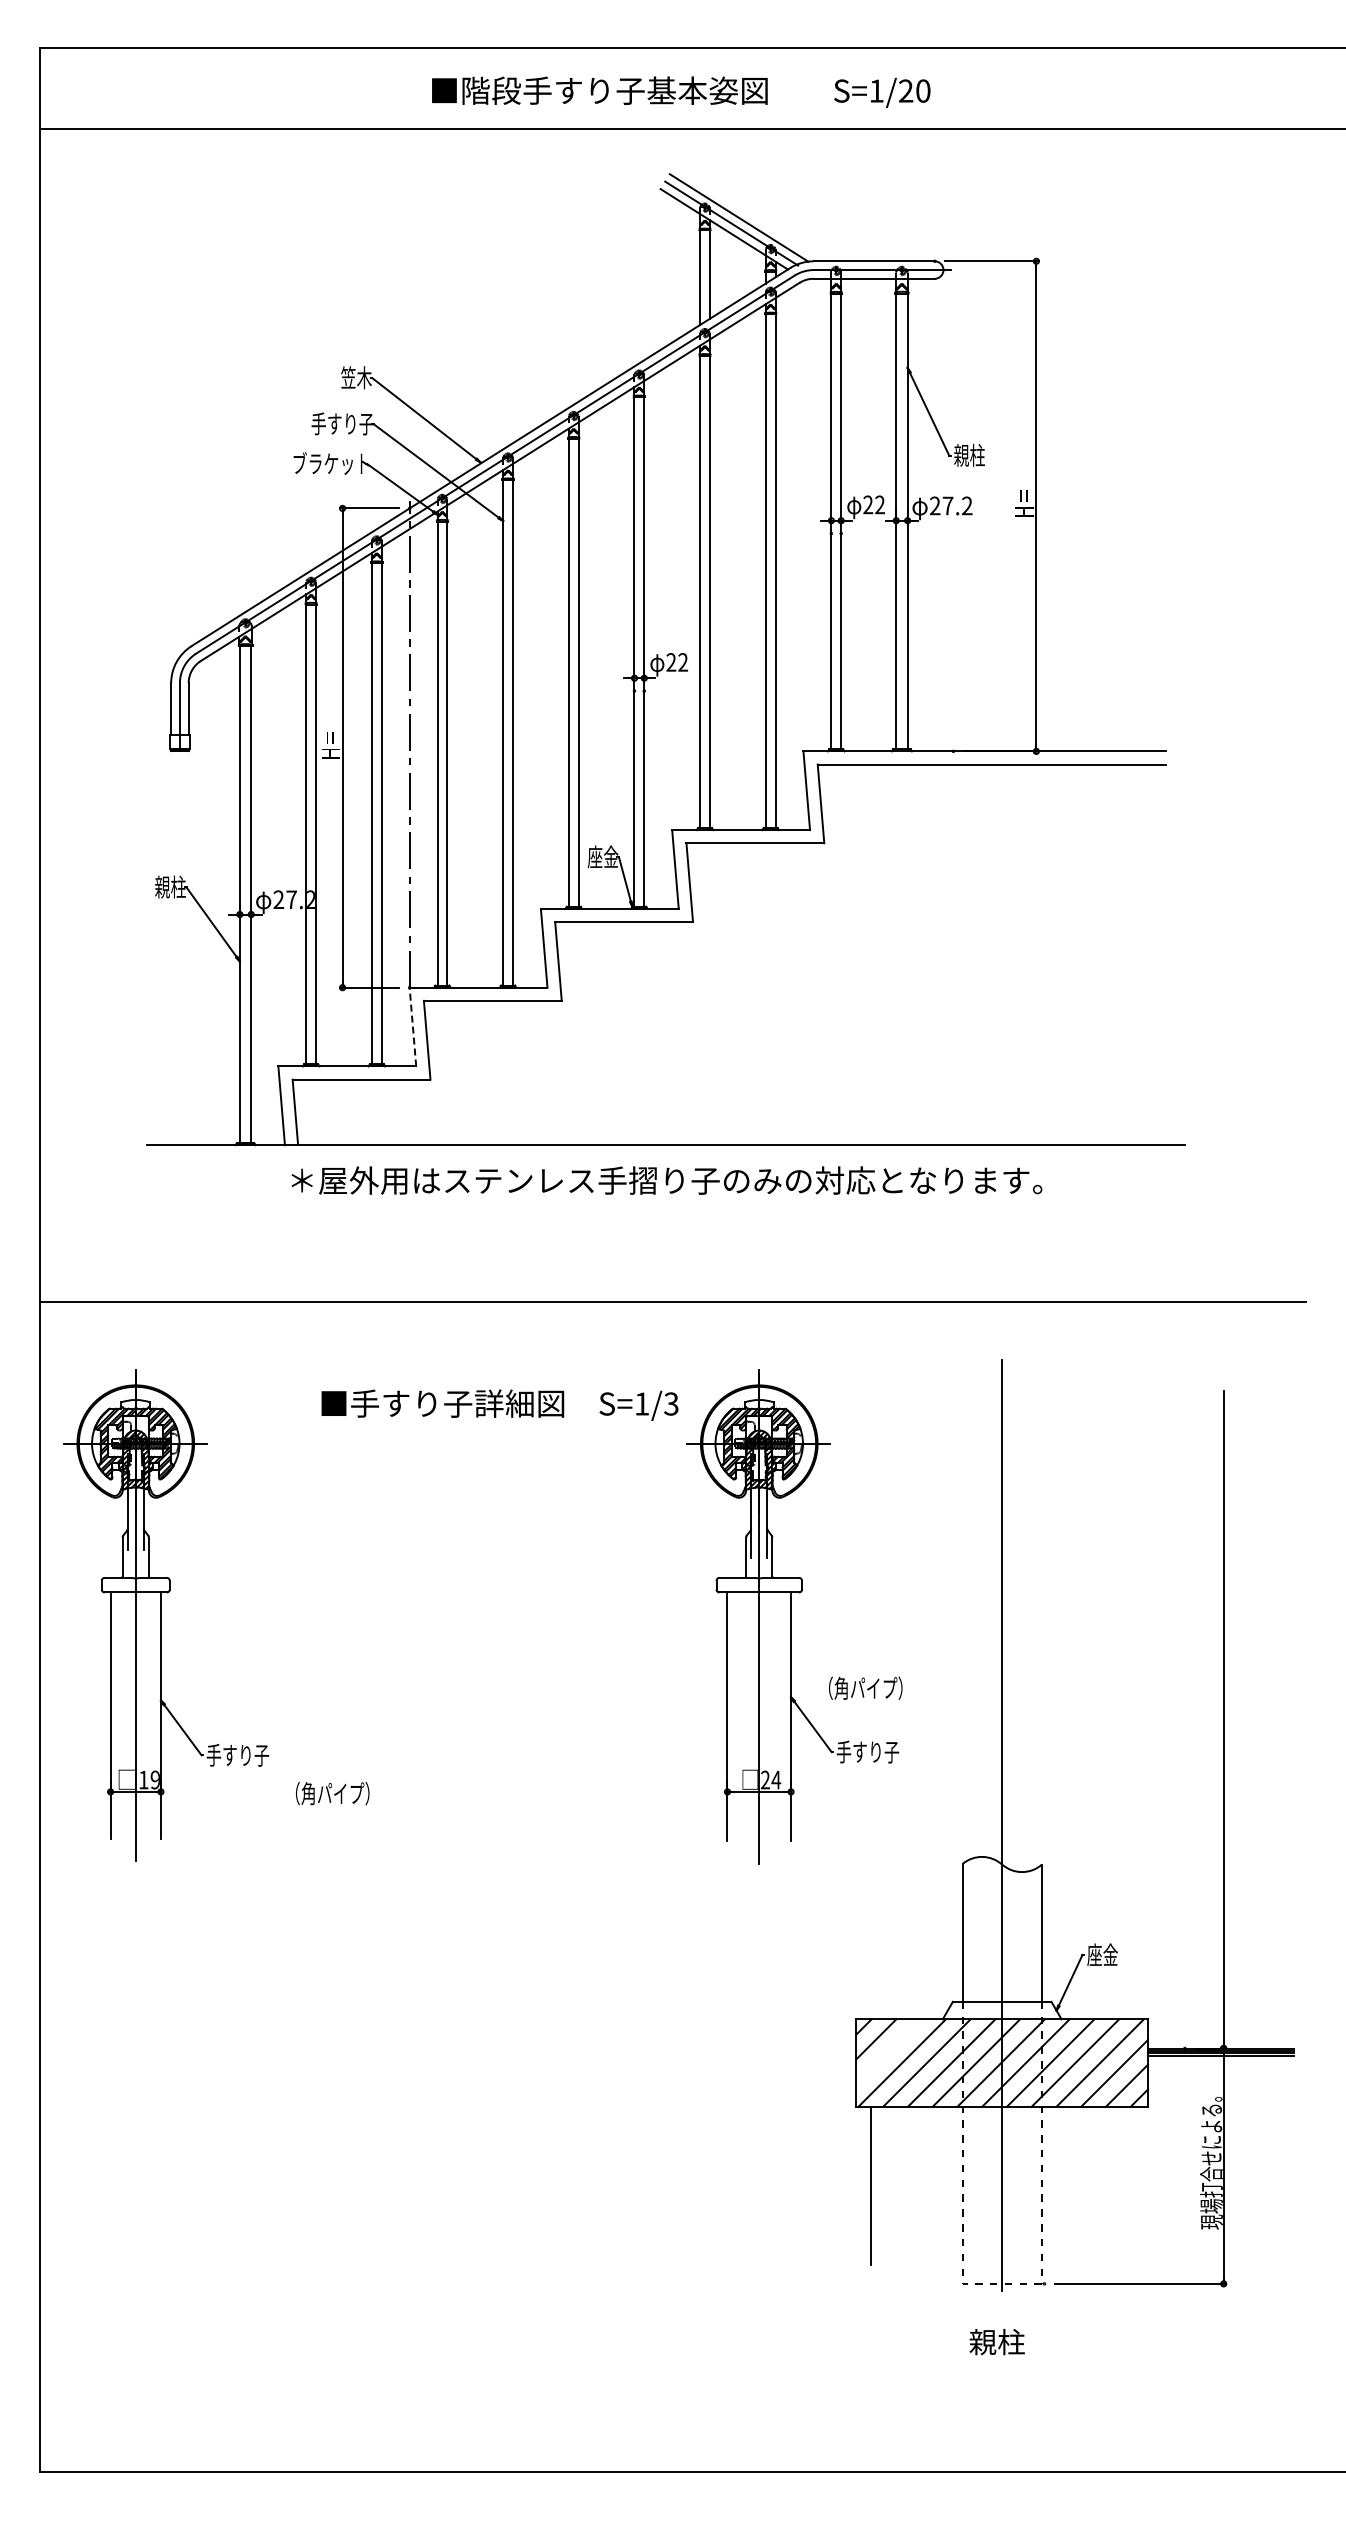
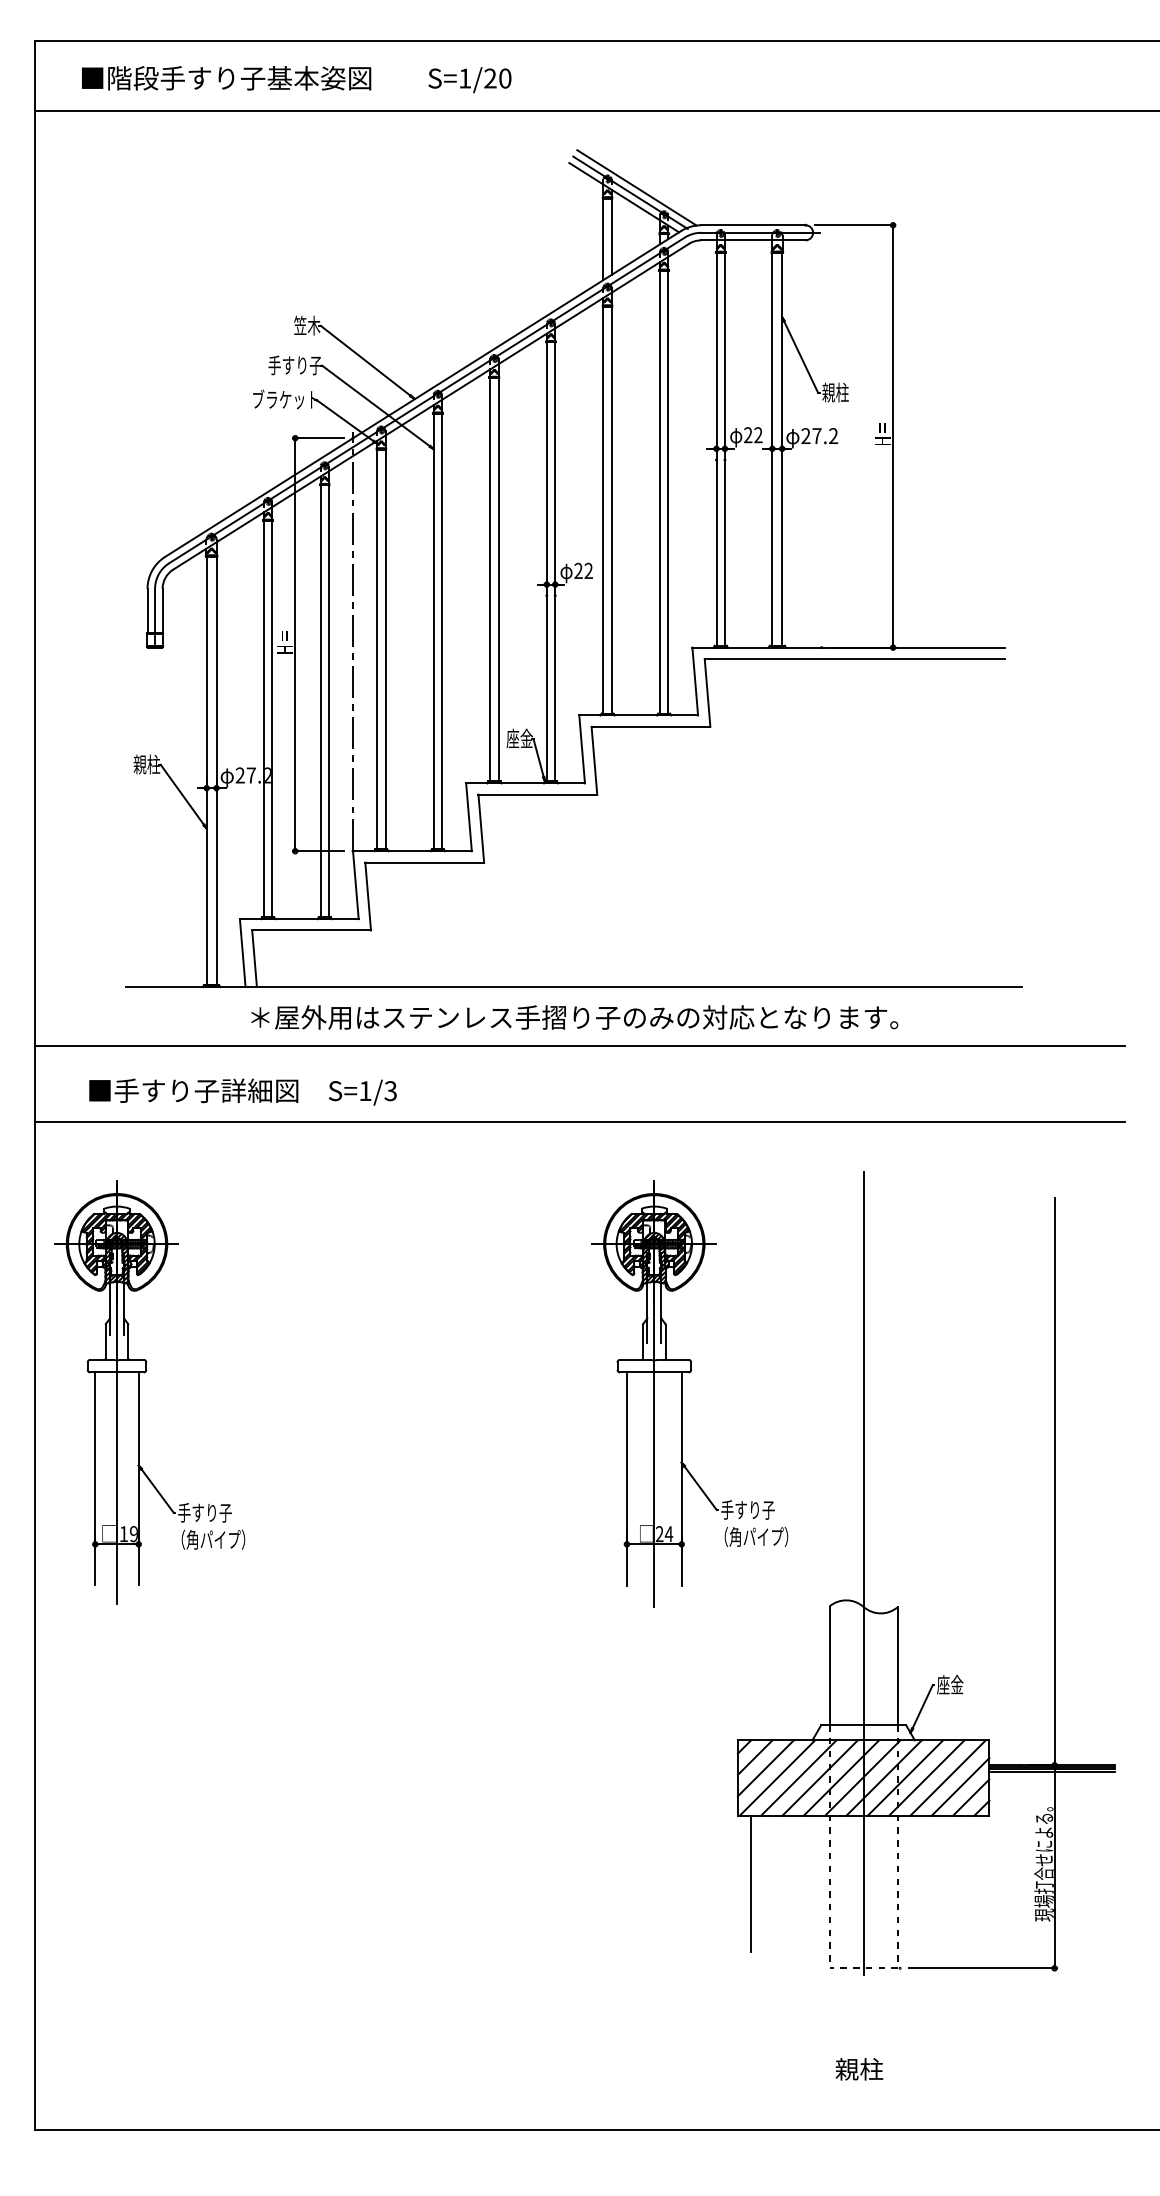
text: (681, 91) -> (296, 78), moved
line: (412, 1027) -> (355, 885), dashed -> solid
line: (672, 1214) -> (579, 1046), added
text: (499, 1404) -> (242, 1091), moved
text: (865, 1687) -> (756, 1536), moved
text: (332, 1793) -> (213, 1539), moved
line: (888, 2051) -> (765, 1768), added
text: (996, 2342) -> (858, 2069), moved

